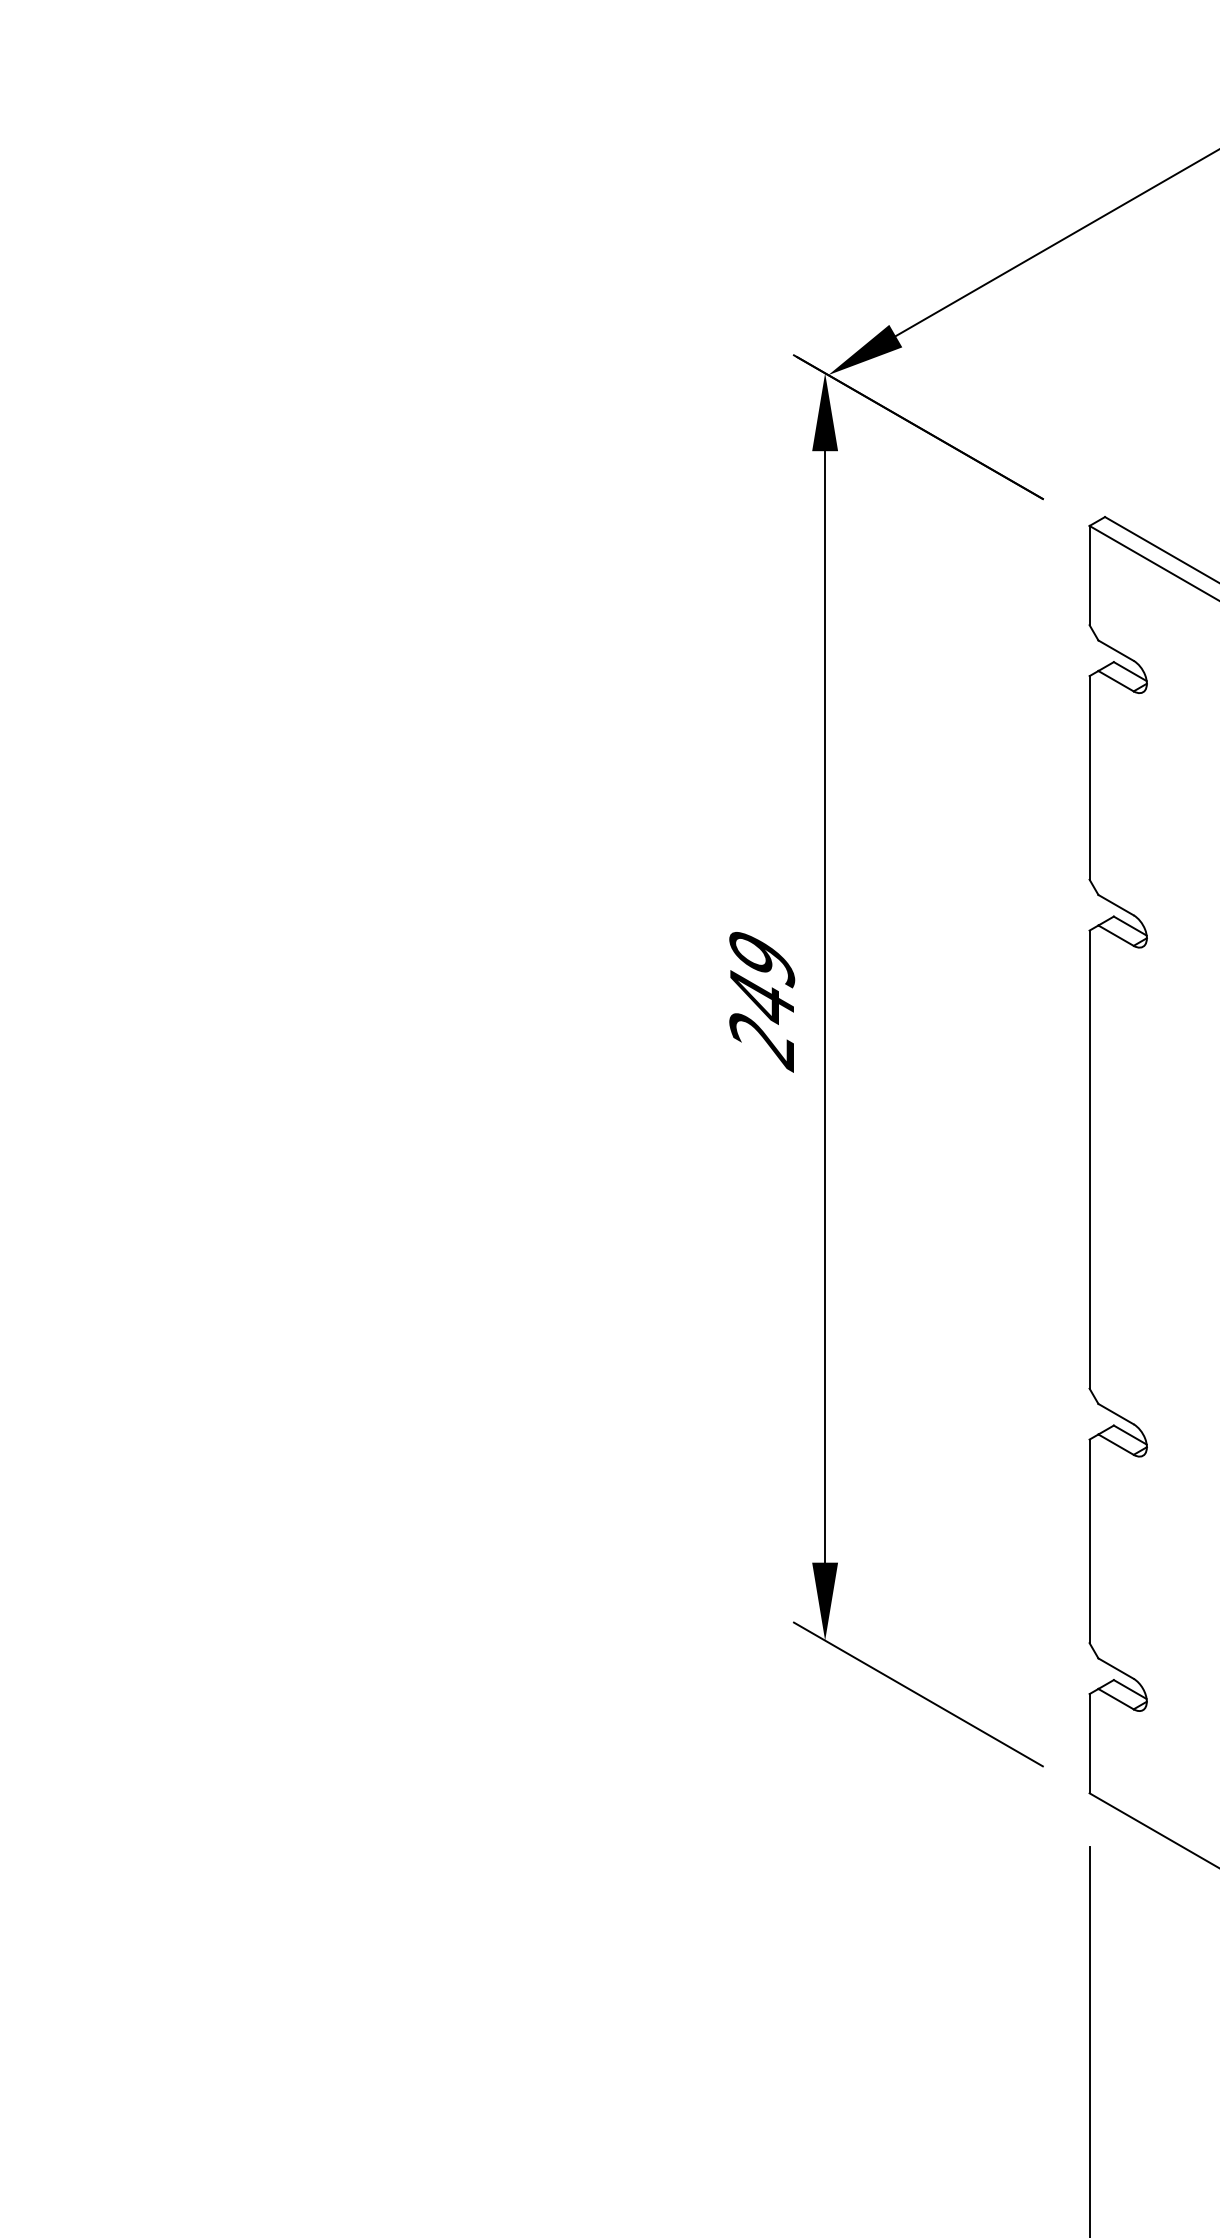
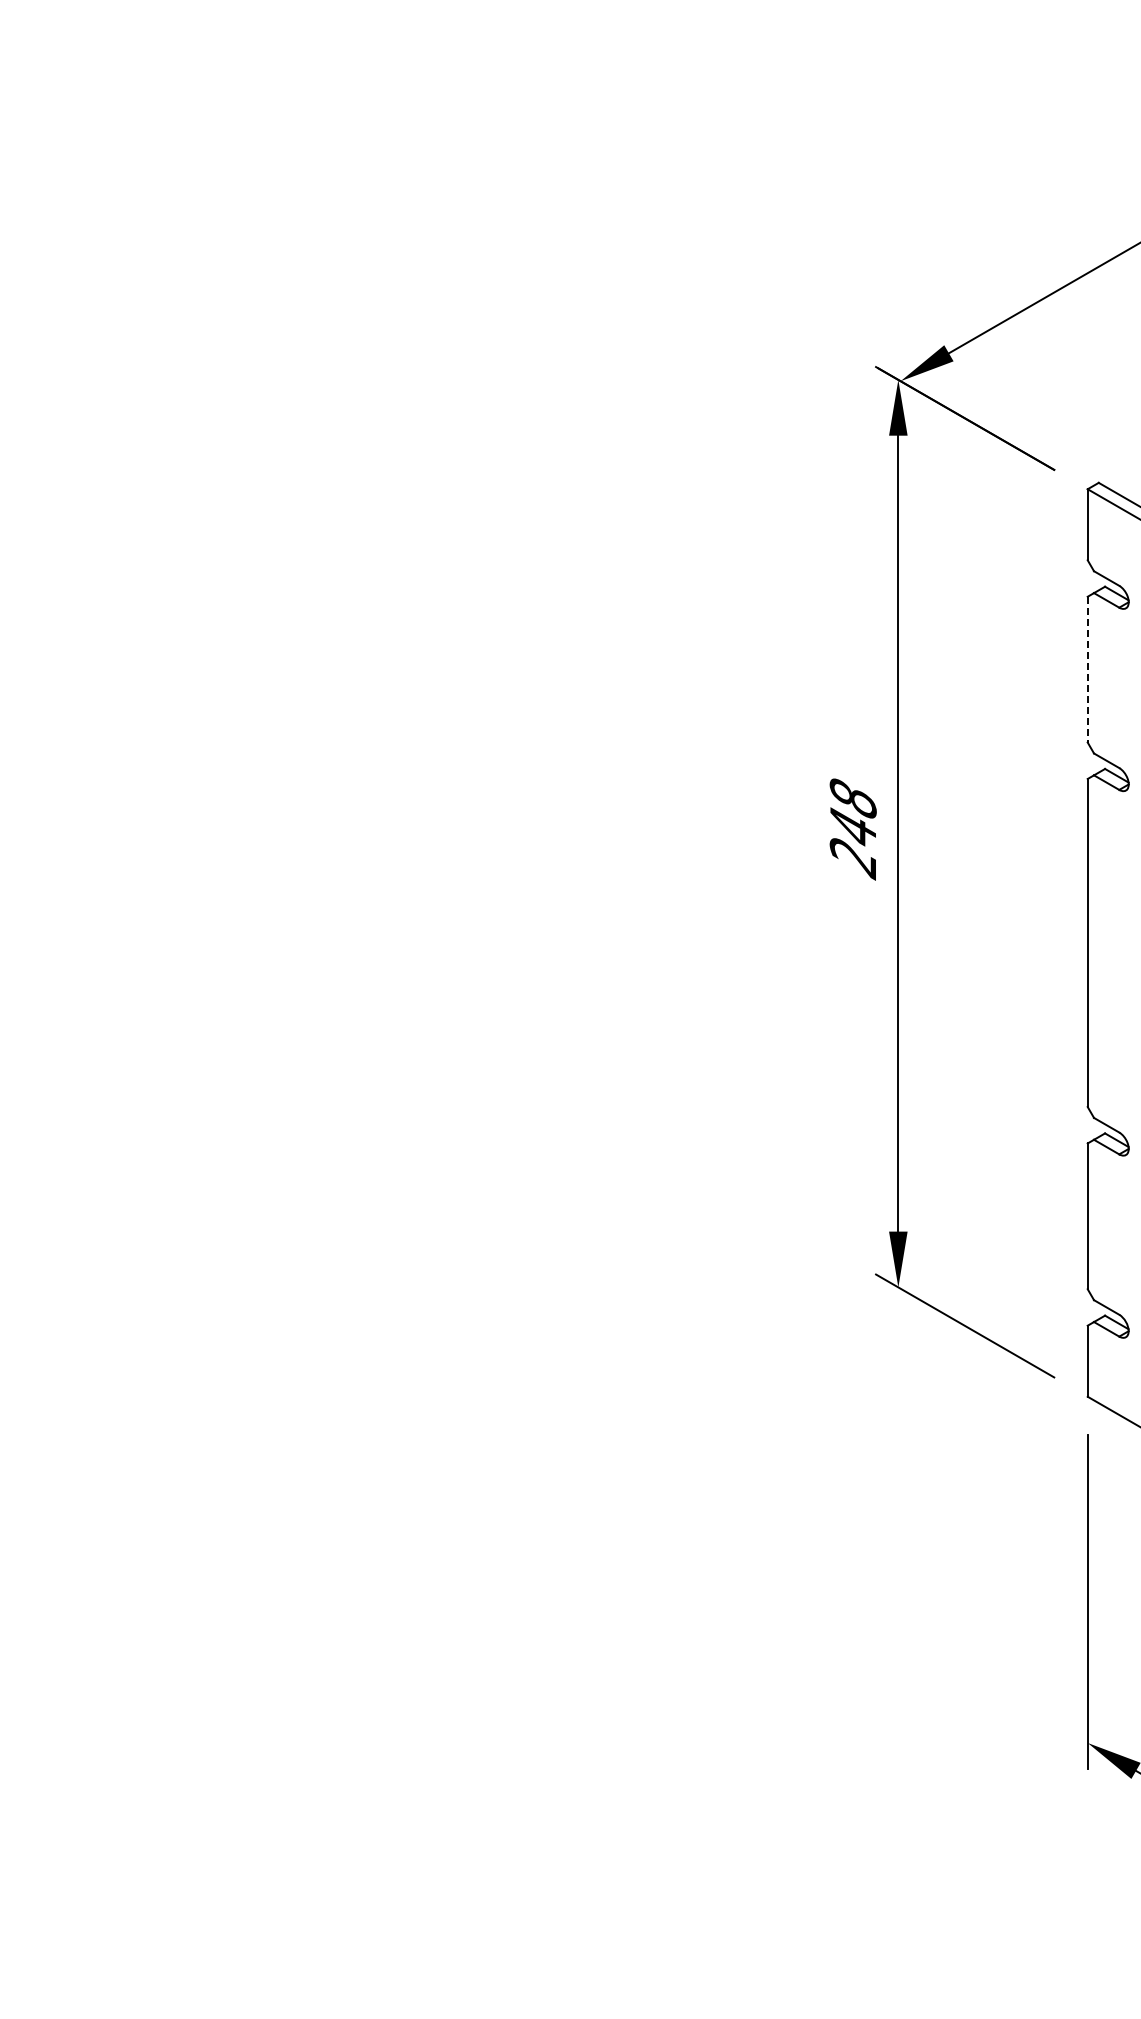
line: (1089, 777) -> (1087, 669), solid -> dashed
text: (761, 959) -> (852, 799), 249 -> 248

